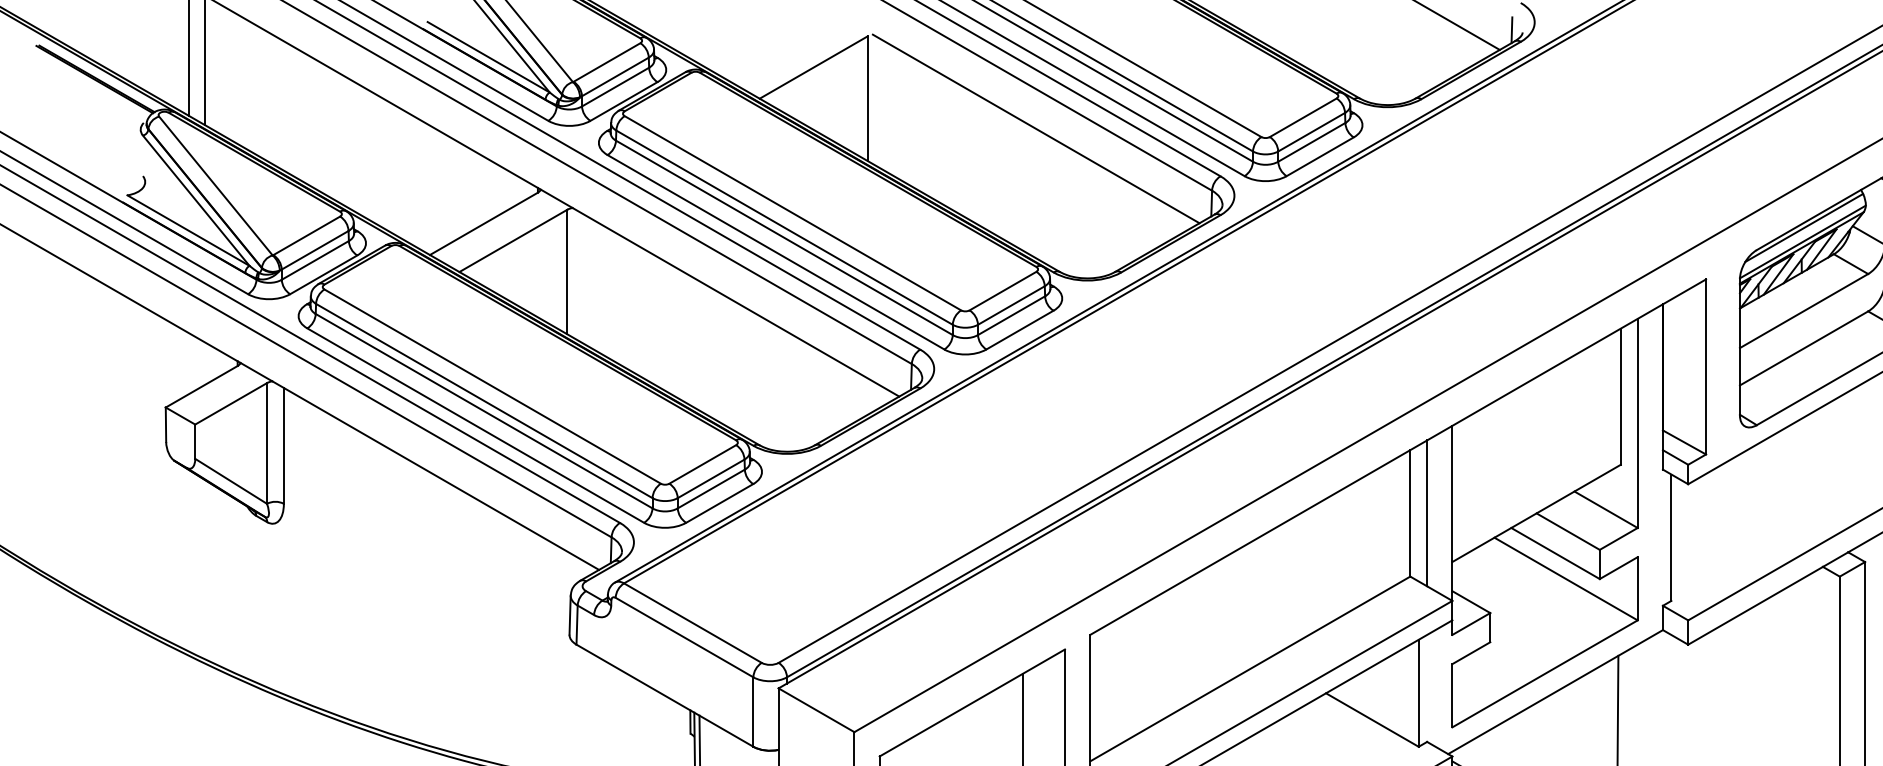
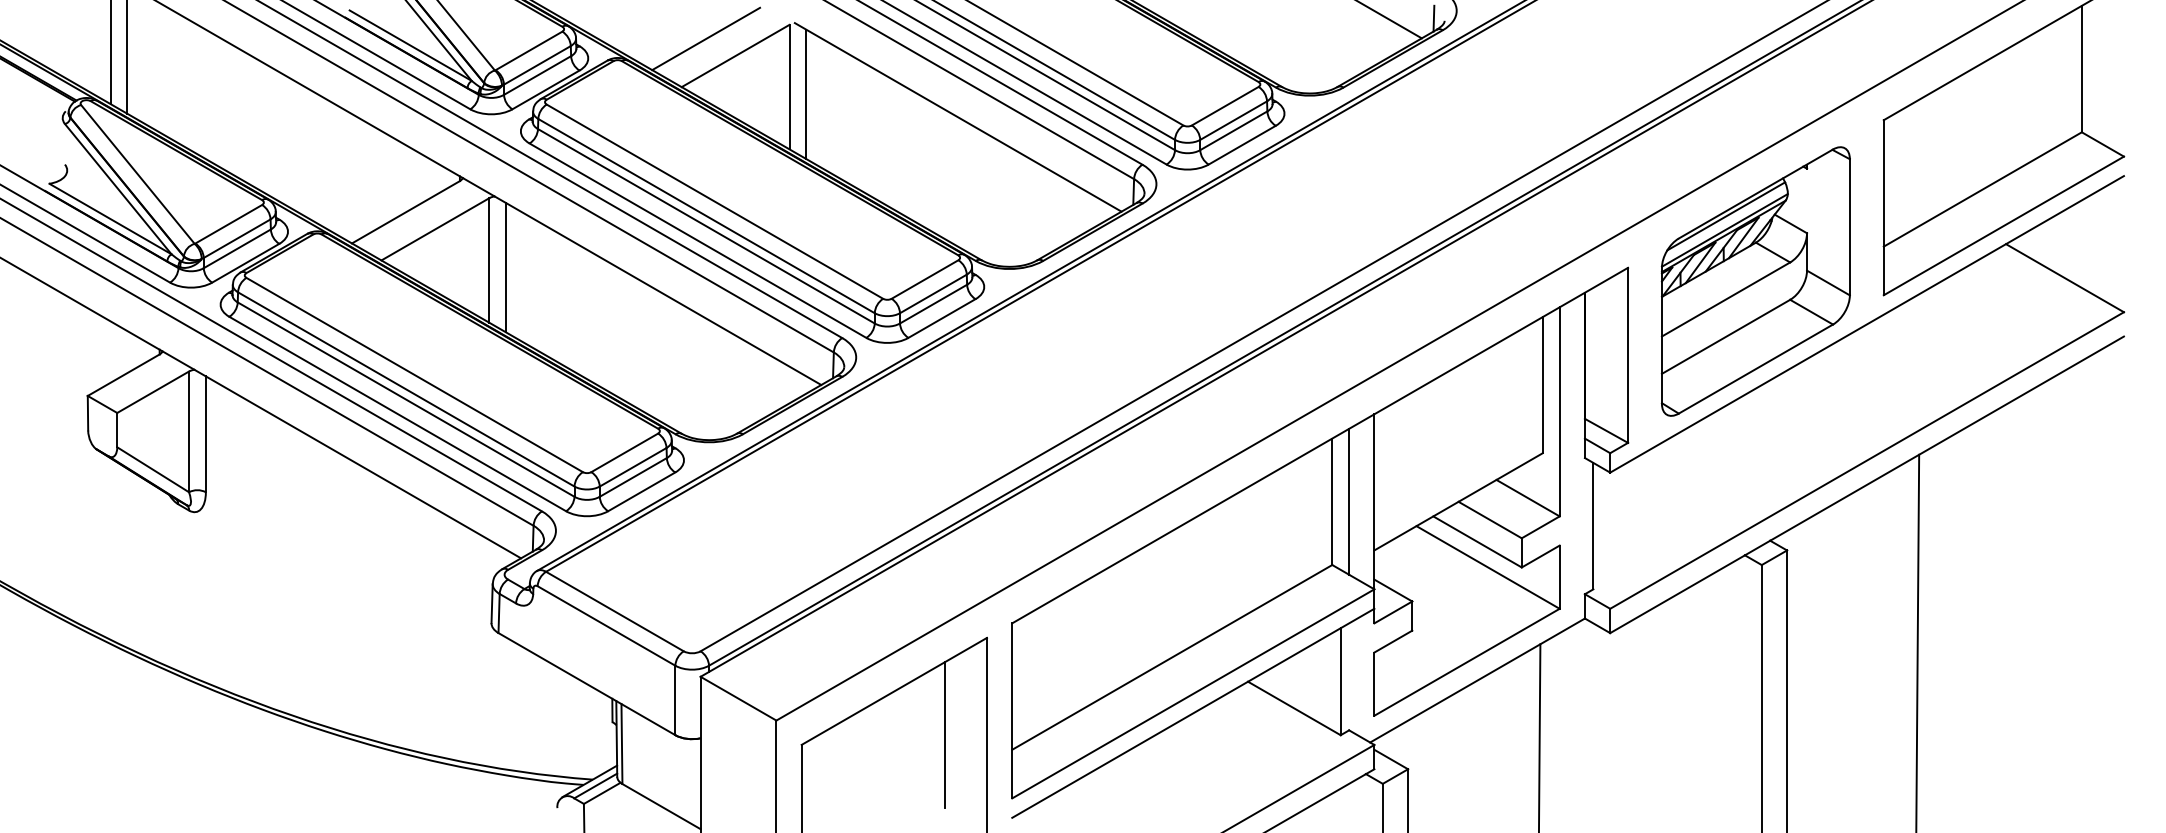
line: (784, 50) -> (706, 38), added
line: (884, 106) -> (806, 94), added
line: (584, 279) -> (506, 267), added

